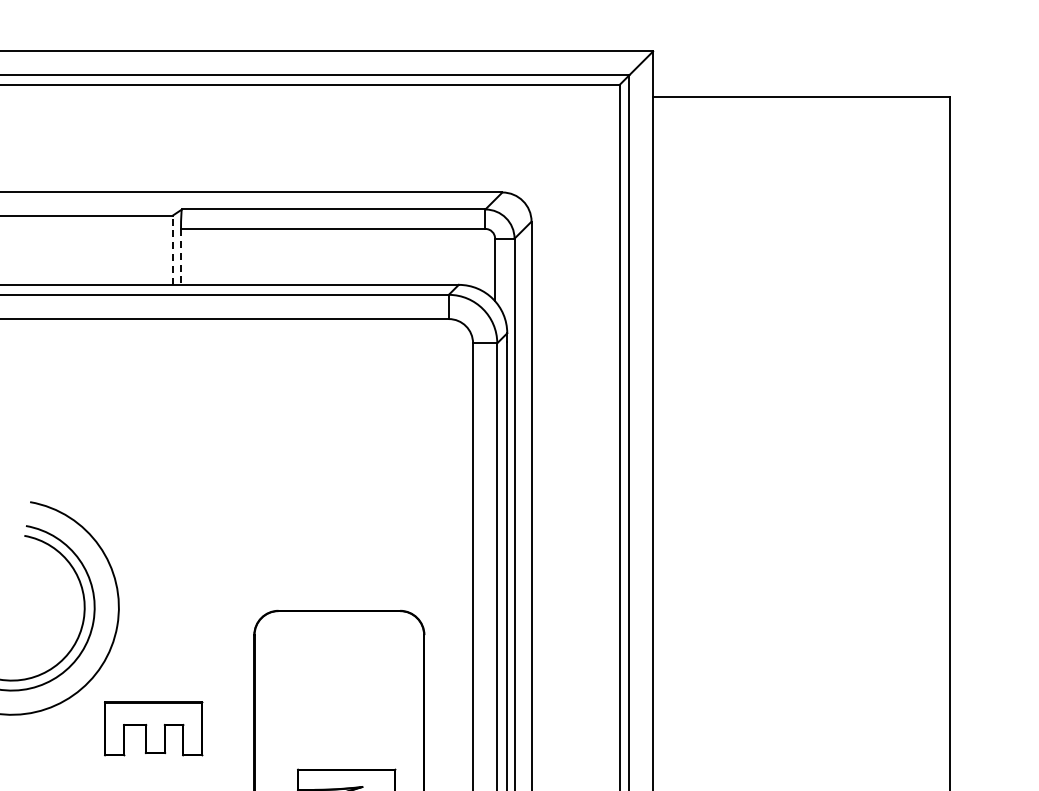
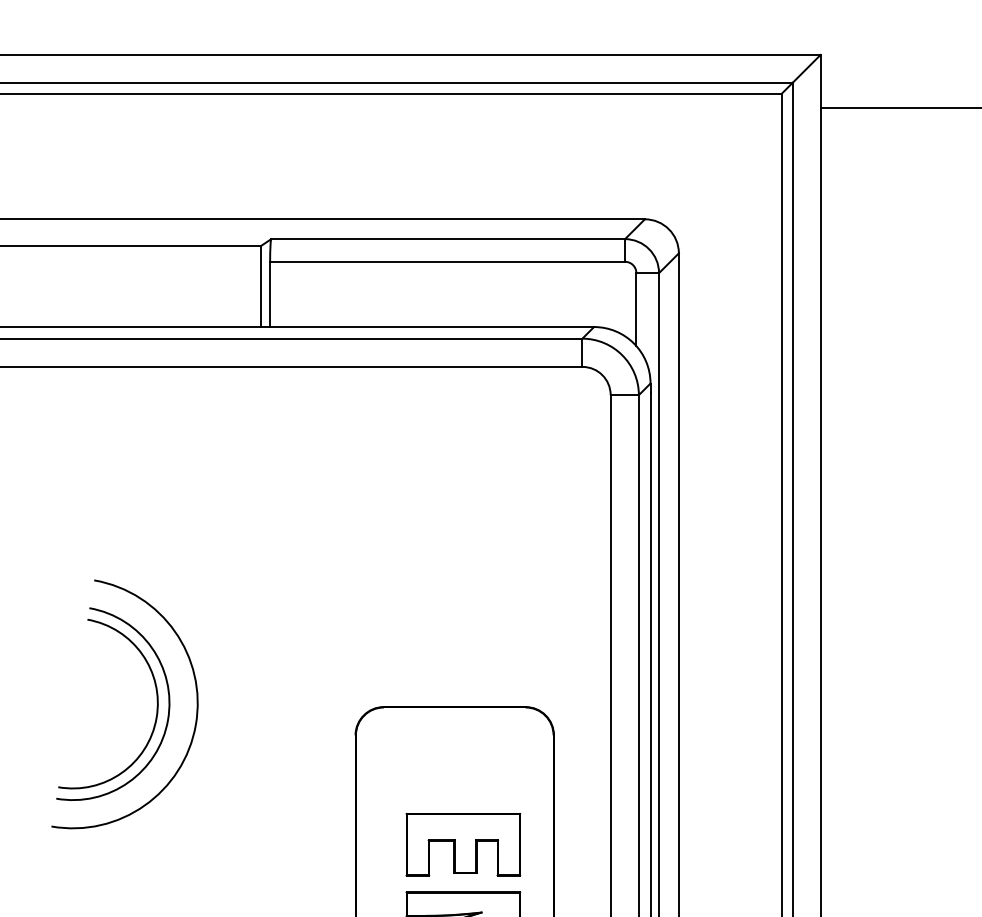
line: (172, 250) -> (260, 286), dashed -> solid
line: (181, 256) -> (270, 293), dashed -> solid
part: (153, 728) -> (463, 844), moved

